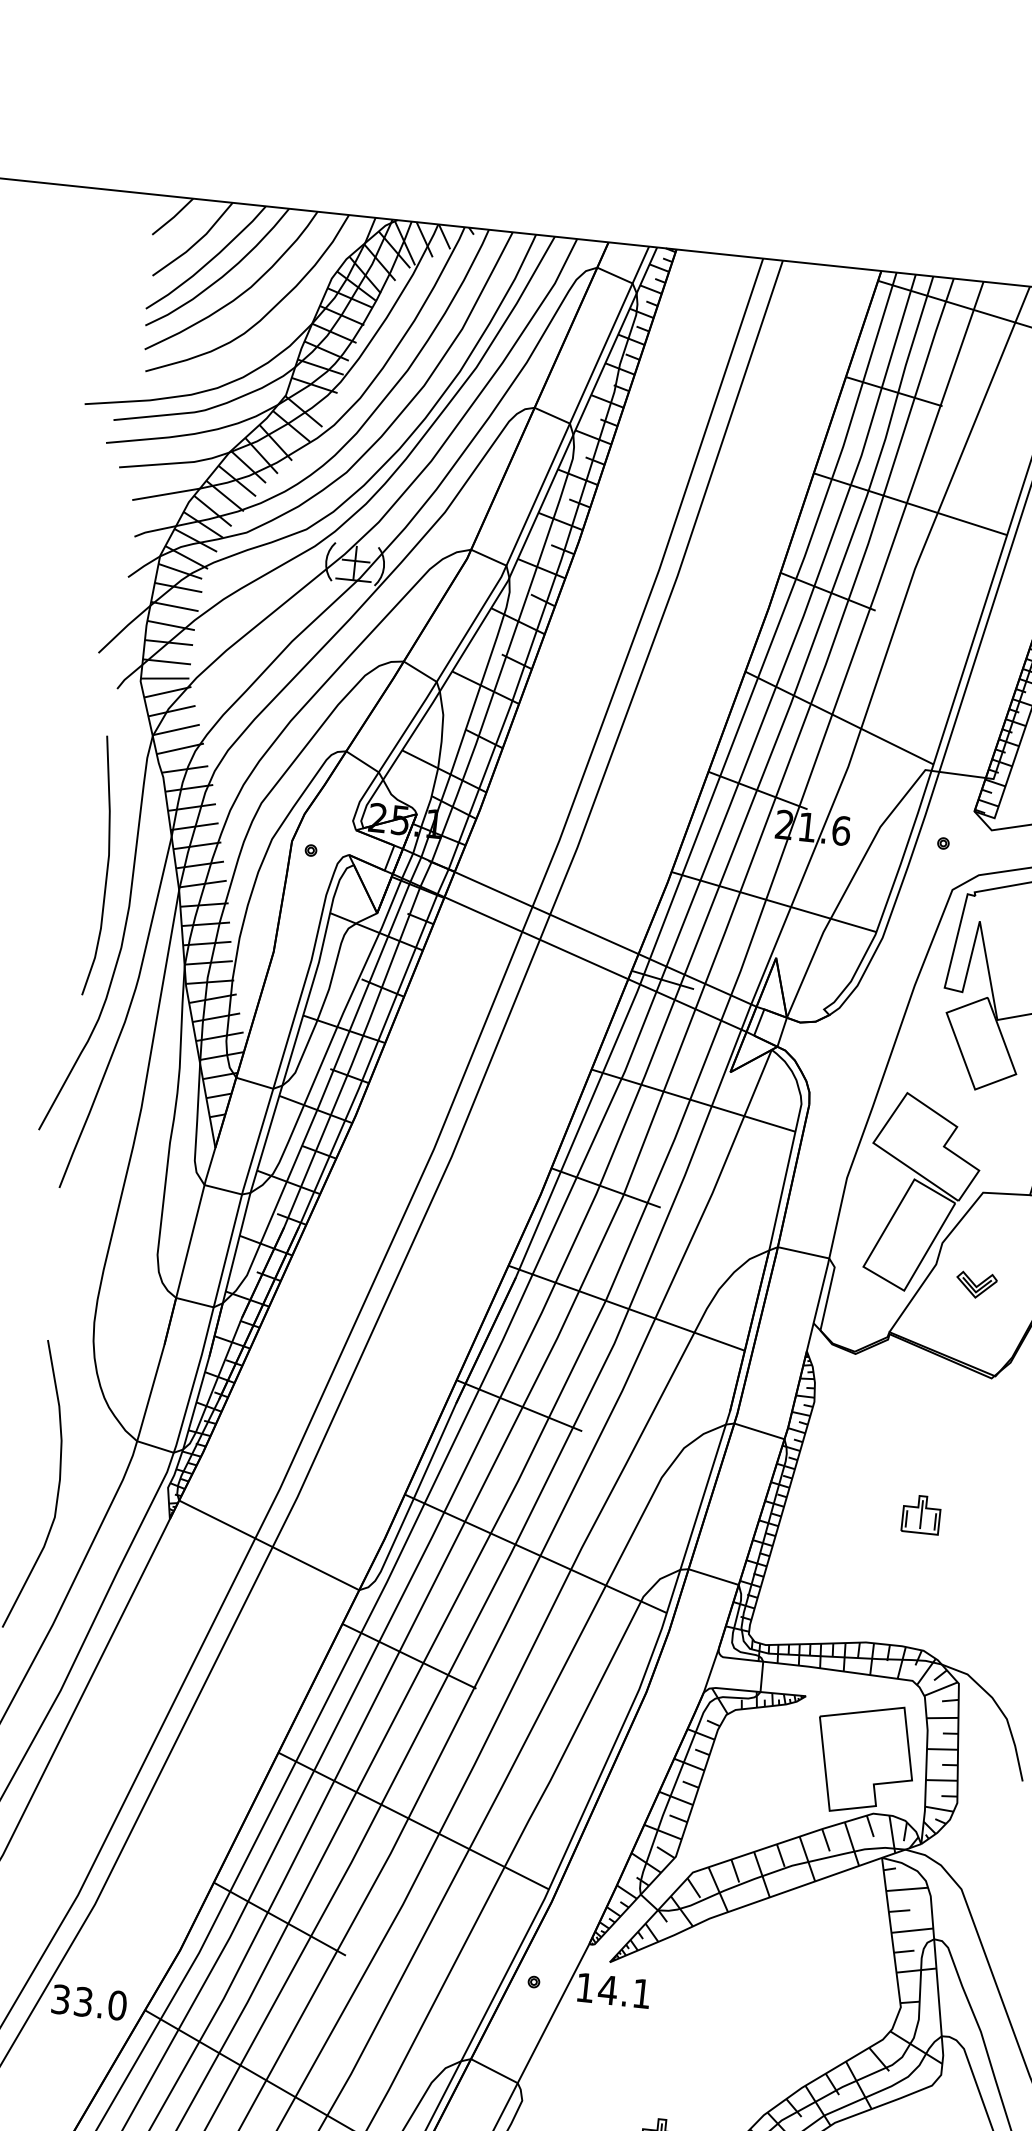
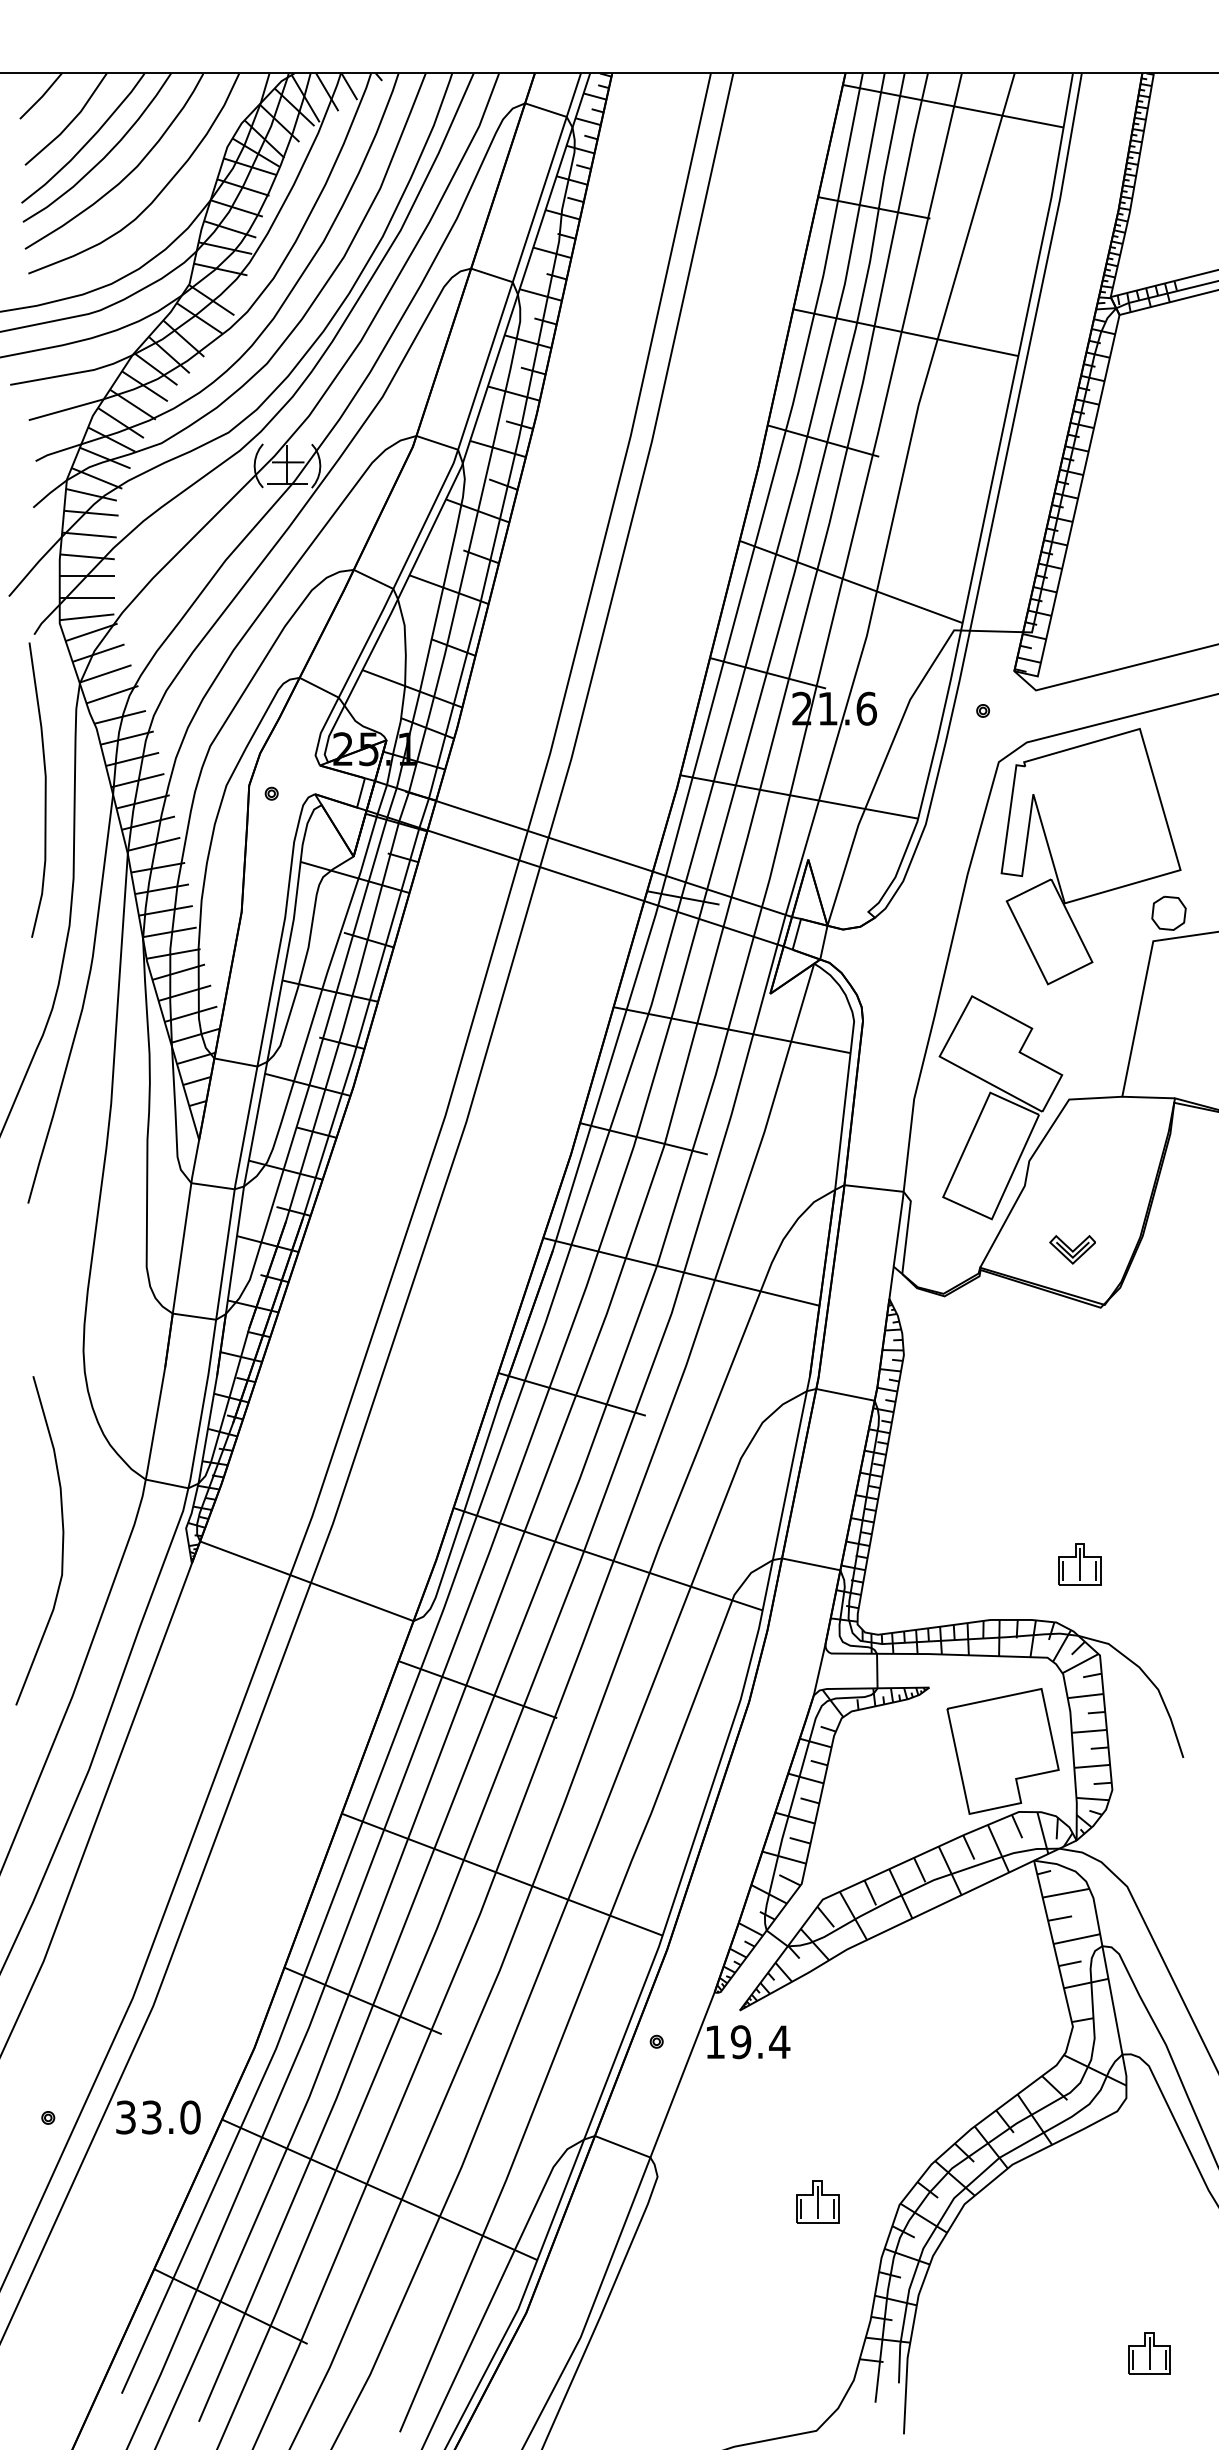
curve: (106, 866) -> (44, 789), moved
part: (976, 1285) -> (1072, 1249), moved
part: (921, 1514) -> (1079, 1564), moved
text: (625, 1992) -> (760, 2042), 14.1 -> 19.4

